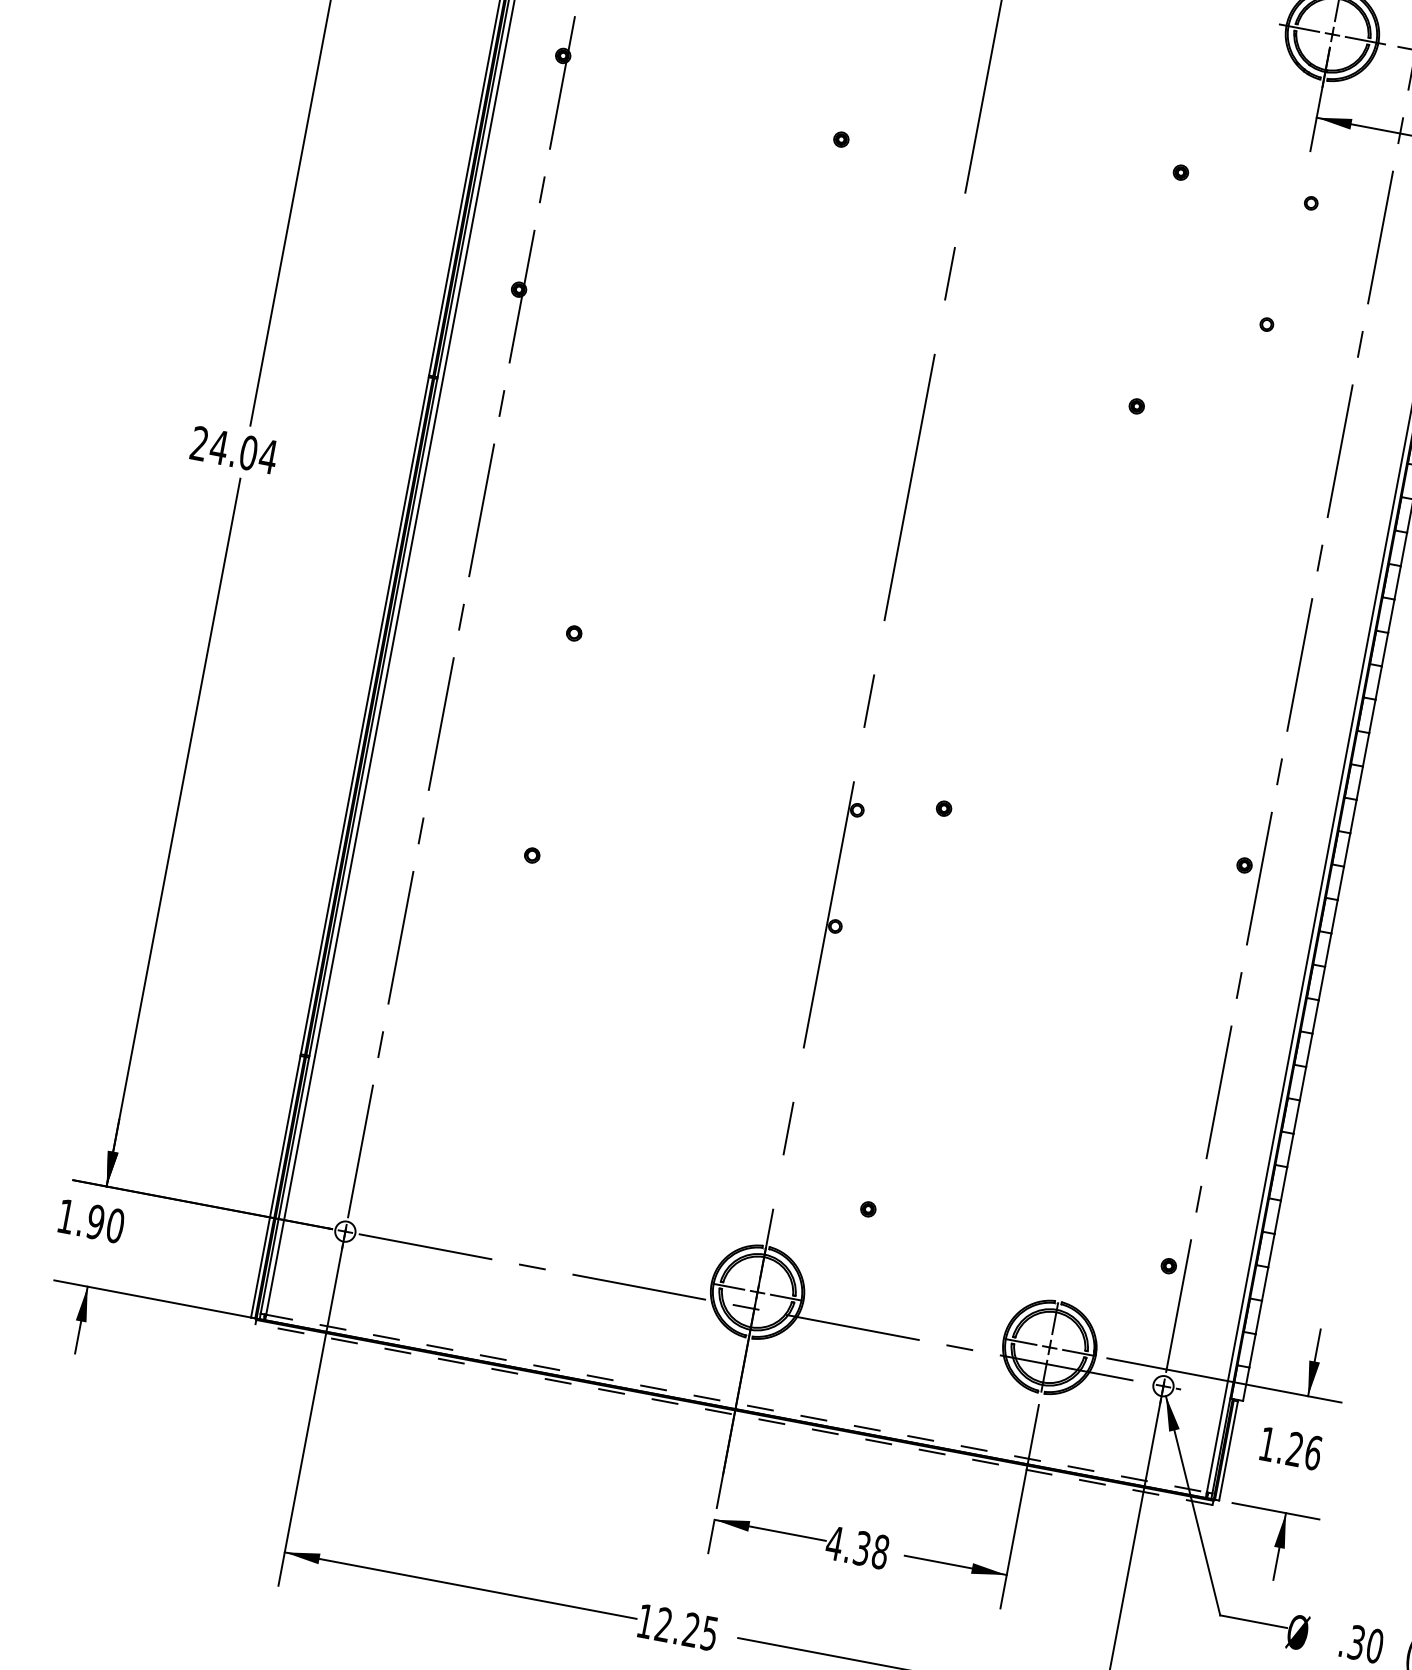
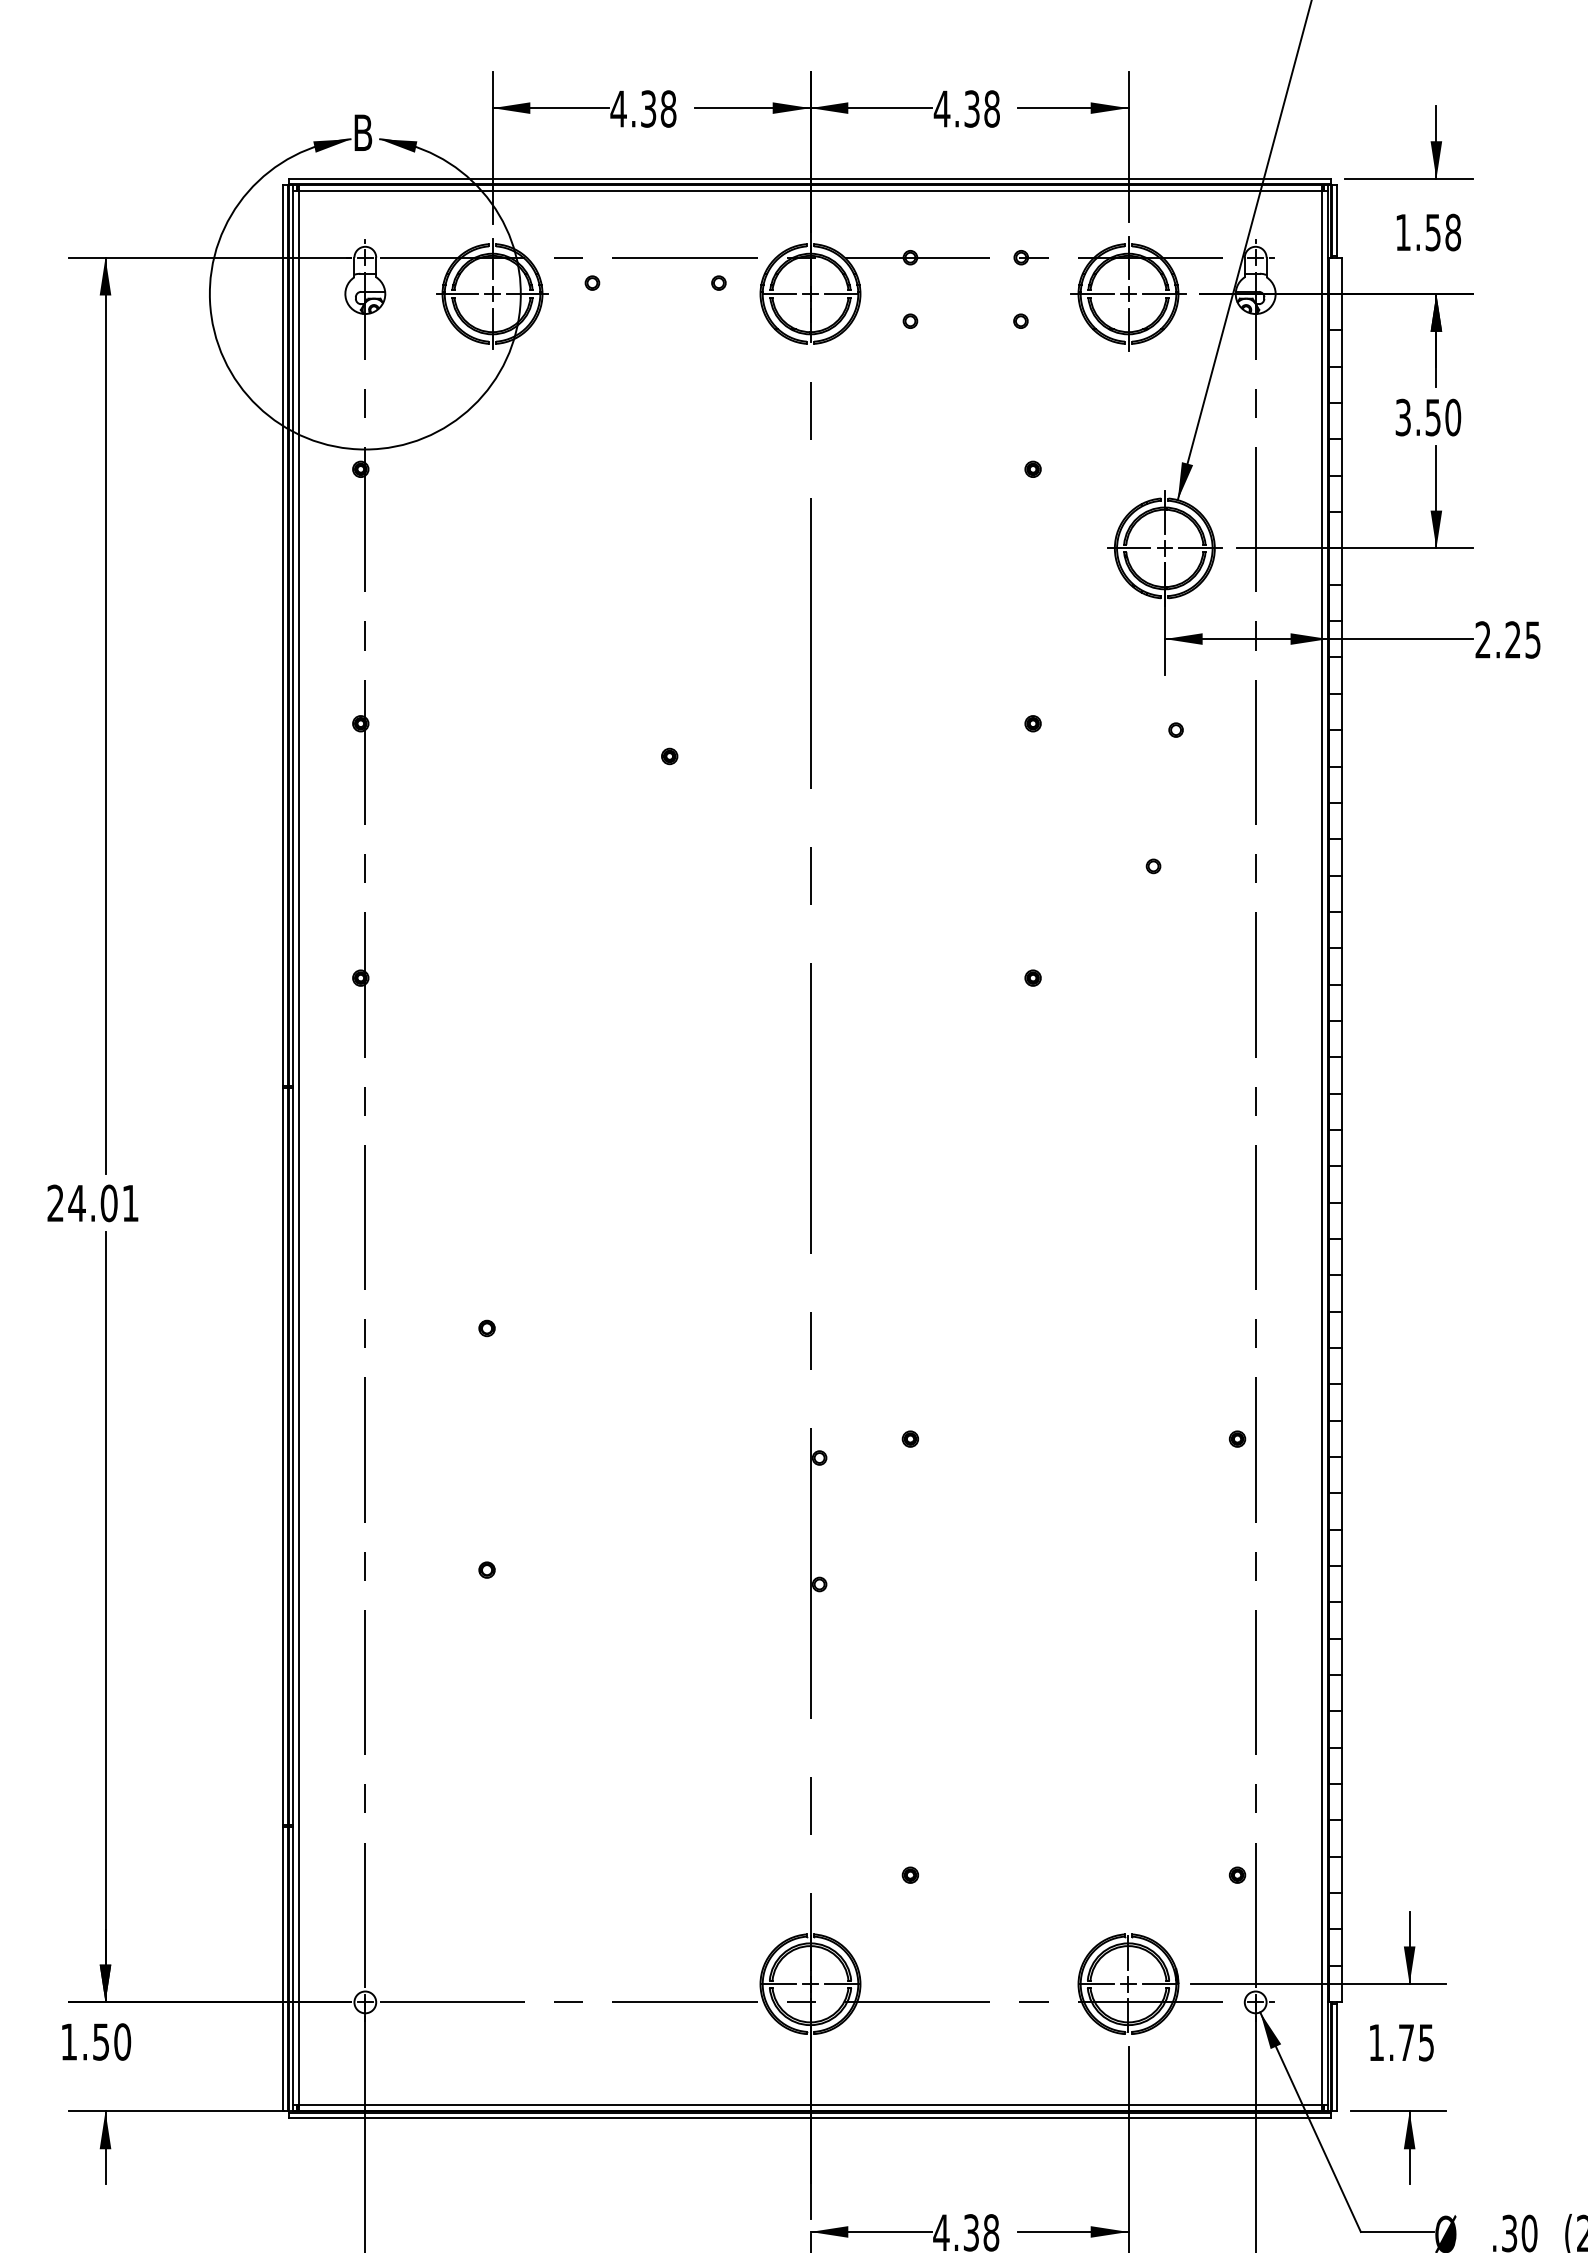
text: (268, 456) -> (130, 1203), 24.04 -> 24.01
text: (95, 1221) -> (100, 2041), 1.90 -> 1.50
line: (736, 1403) -> (810, 2105), dashed -> solid
line: (734, 1414) -> (810, 2117), dashed -> solid
text: (1304, 1450) -> (1416, 2042), 1.26 -> 1.75

